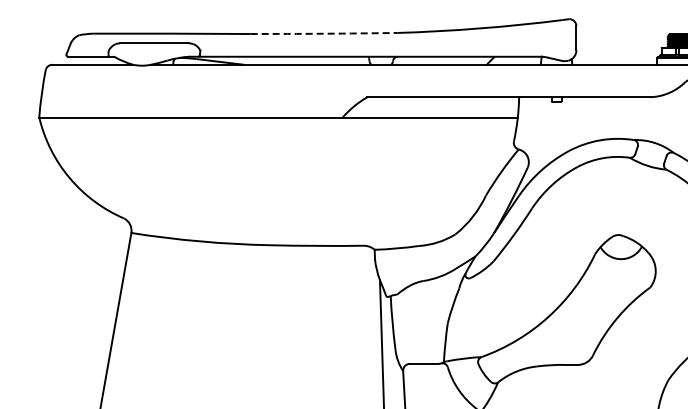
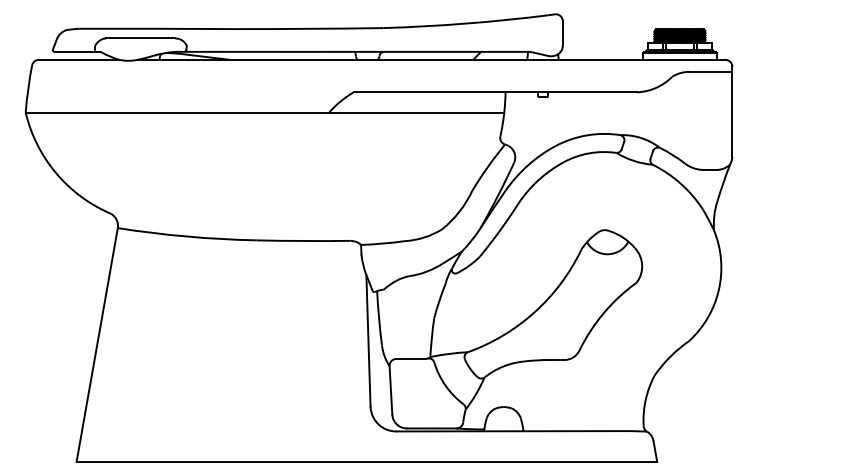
arc: (324, 33) -> (310, 28), dashed -> solid

